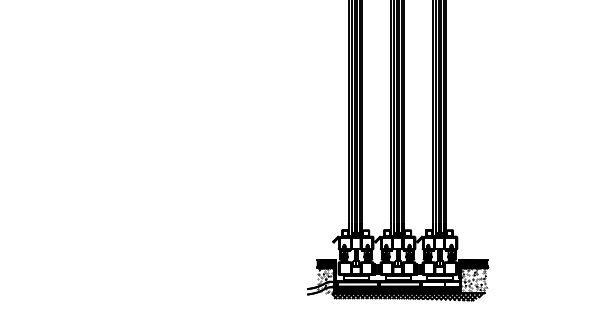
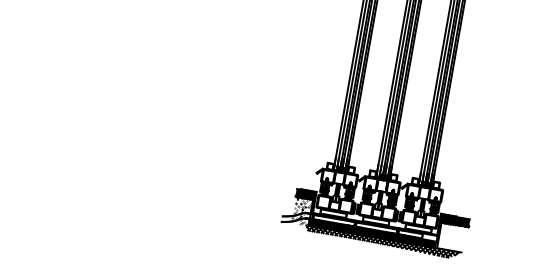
hatch: (474, 280) -> (452, 237), removed

